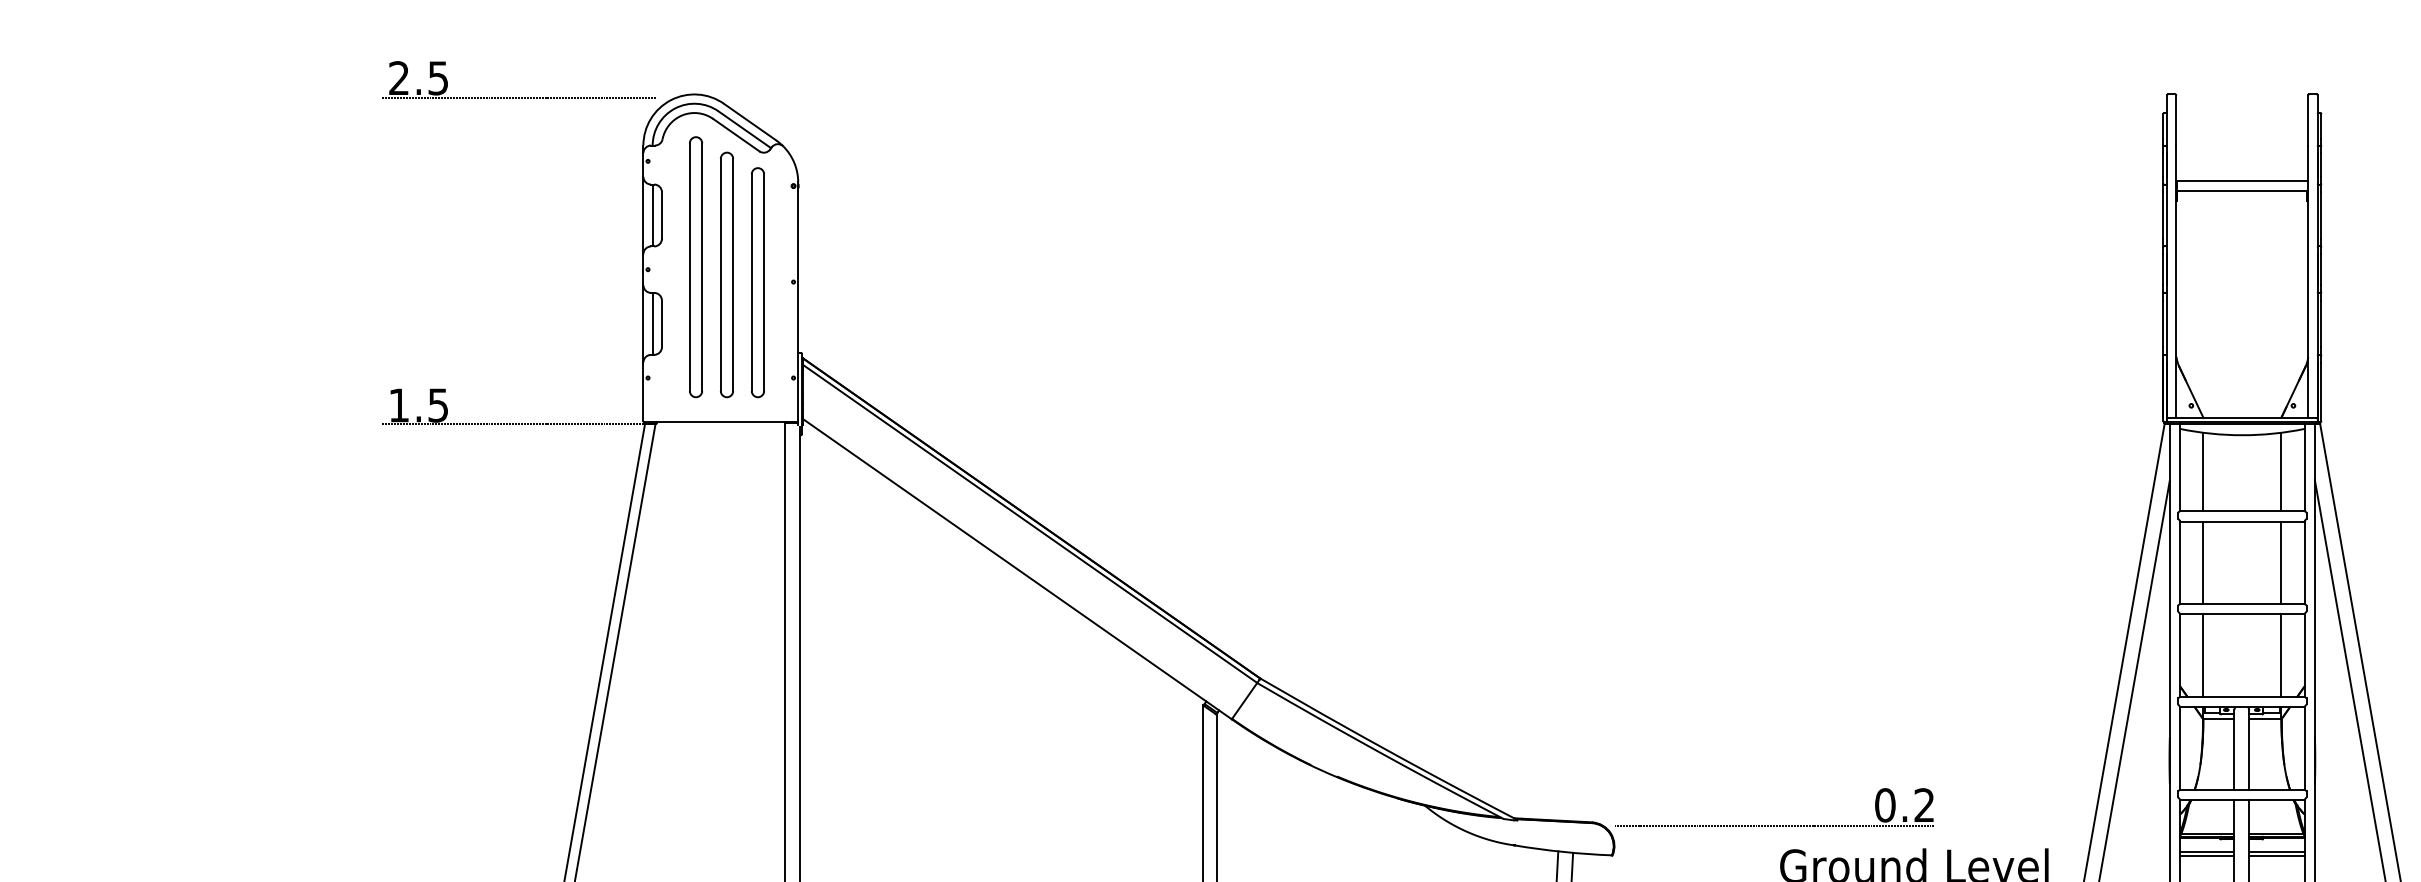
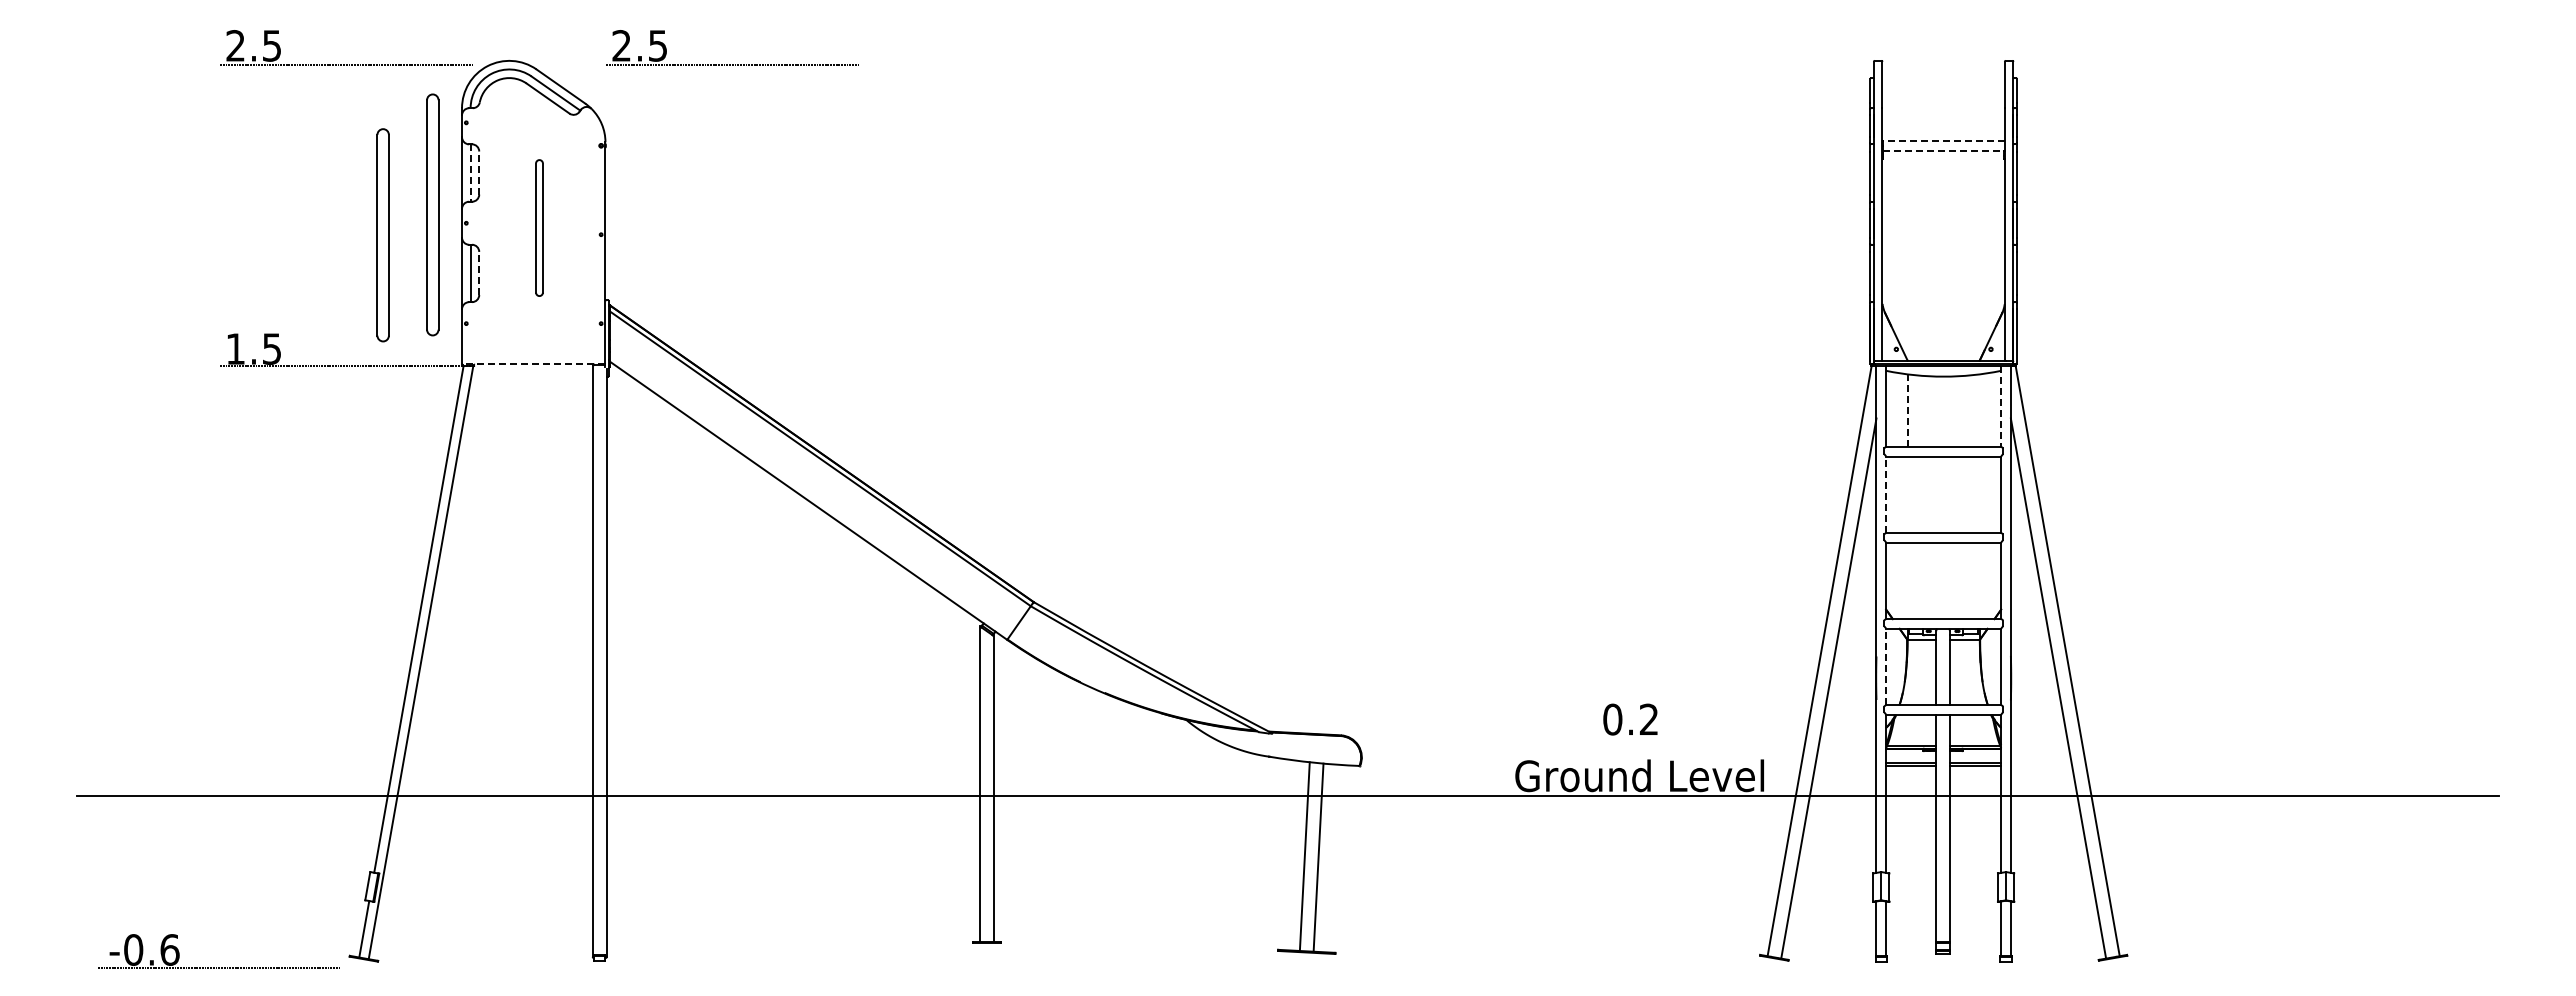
part: (935, 98) -> (732, 64), added
line: (2242, 181) -> (1943, 141), solid -> dashed
line: (2243, 191) -> (1944, 150), solid -> dashed
line: (652, 215) -> (470, 173), solid -> dashed
line: (662, 215) -> (479, 173), solid -> dashed
part: (695, 266) -> (432, 214), moved
part: (727, 274) -> (539, 227), size x0.6
part: (757, 282) -> (382, 235), moved
line: (662, 323) -> (479, 273), solid -> dashed
line: (720, 422) -> (533, 364), solid -> dashed
line: (2304, 467) -> (2001, 406), solid -> dashed
line: (2203, 471) -> (1907, 410), solid -> dashed
line: (2281, 471) -> (1979, 410), removed
line: (2180, 562) -> (1886, 494), solid -> dashed
line: (2203, 562) -> (1907, 494), removed
line: (2281, 562) -> (1979, 494), removed
line: (2203, 655) -> (1907, 580), removed
line: (2281, 655) -> (1979, 580), removed
line: (2180, 748) -> (1886, 666), solid -> dashed
line: (1774, 825) -> (1510, 738), removed

